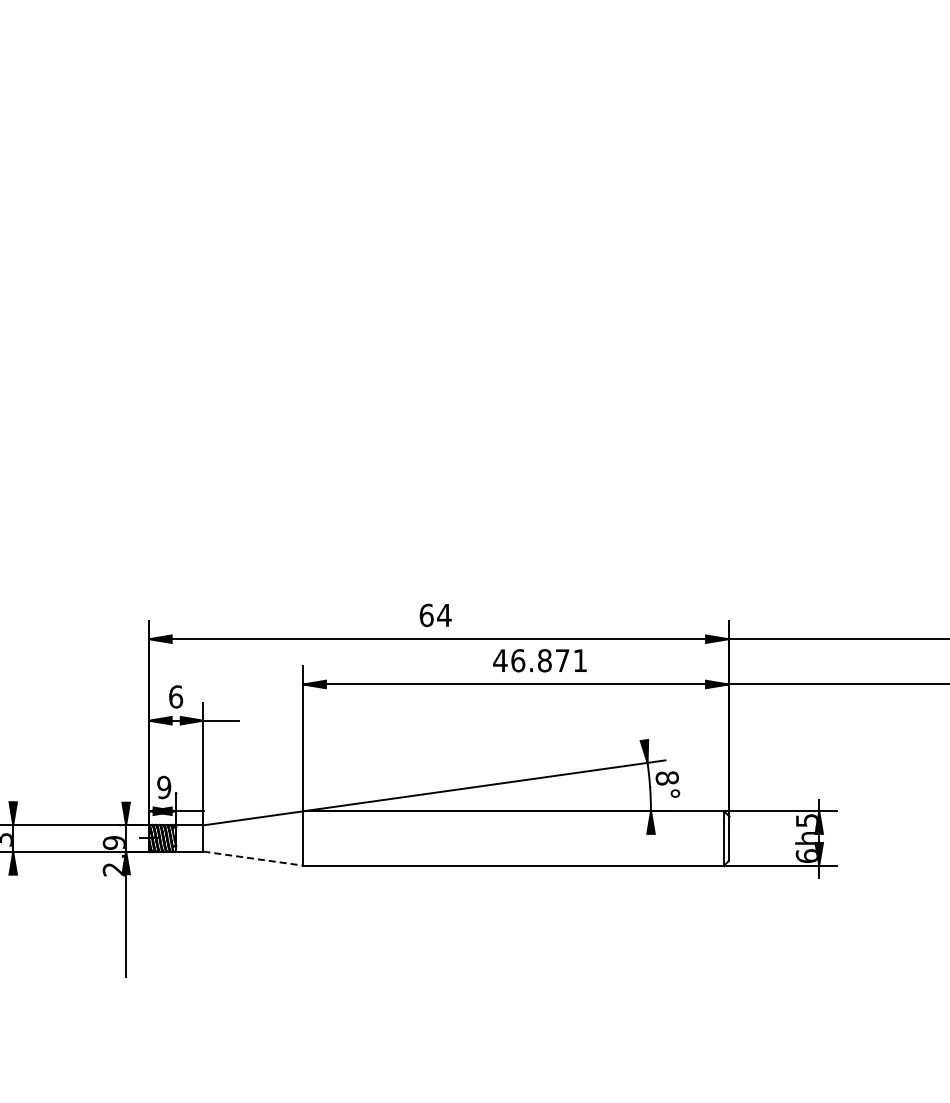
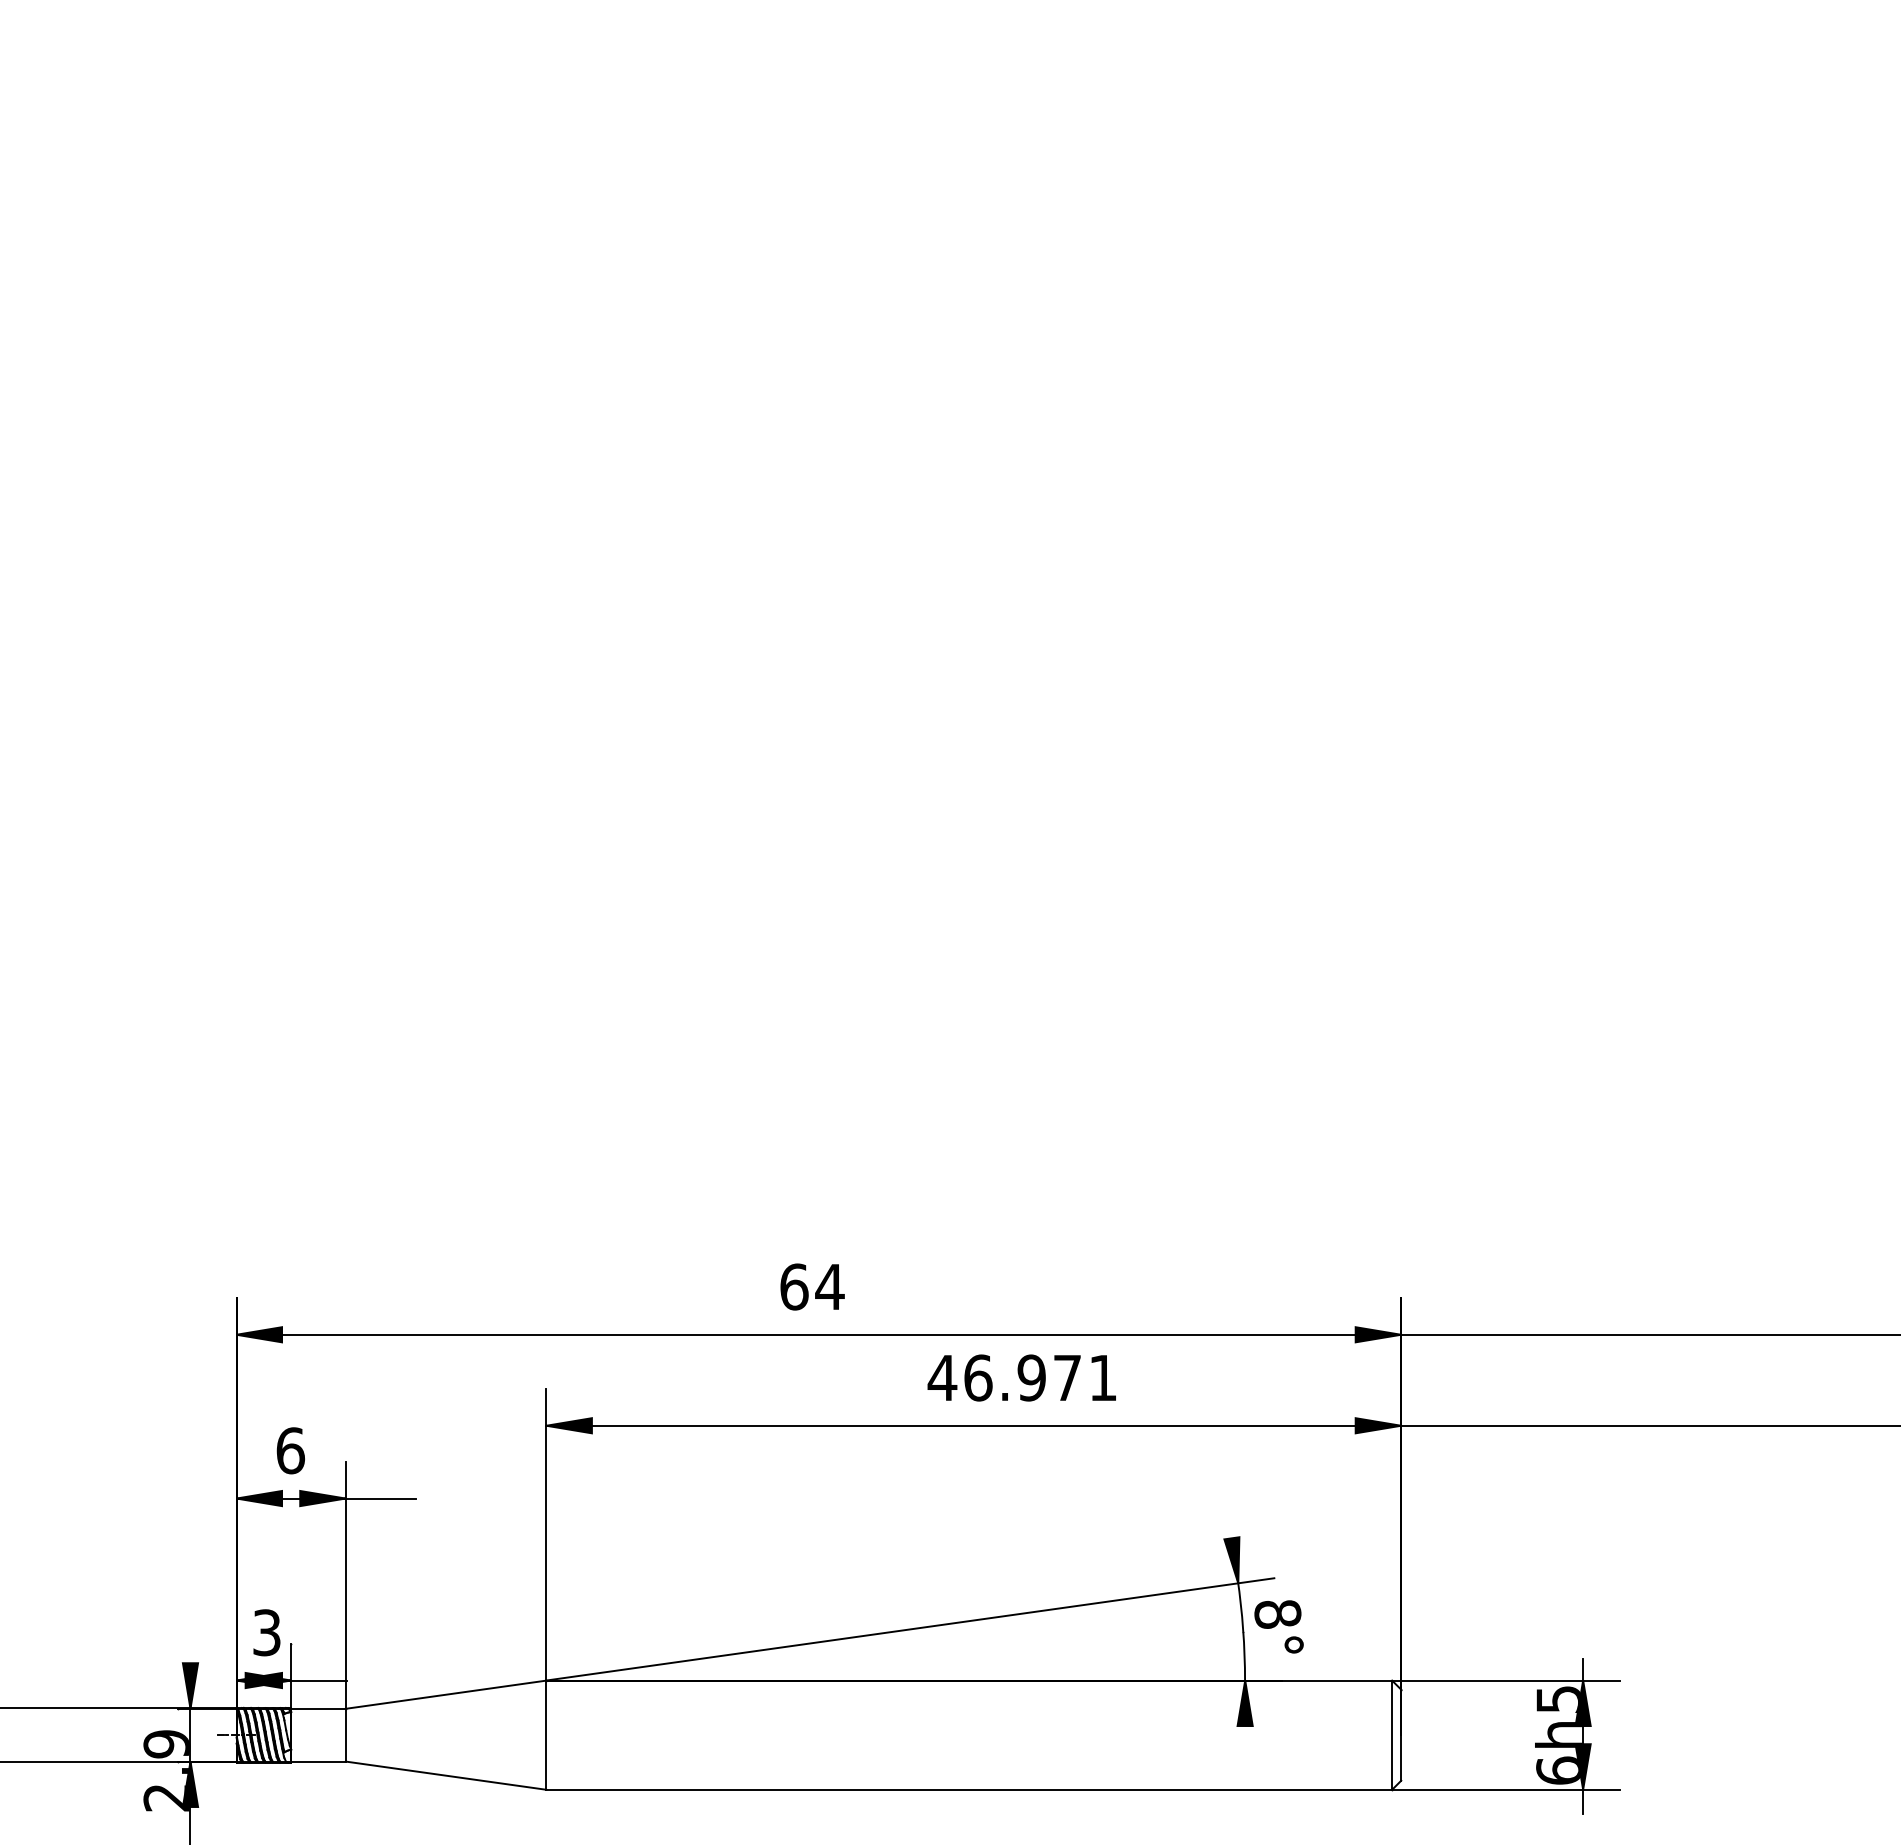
text: (544, 660) -> (1031, 1377), 46.871 -> 46.971
text: (164, 787) -> (267, 1632), 9 -> 3
line: (253, 858) -> (446, 1775), dashed -> solid

